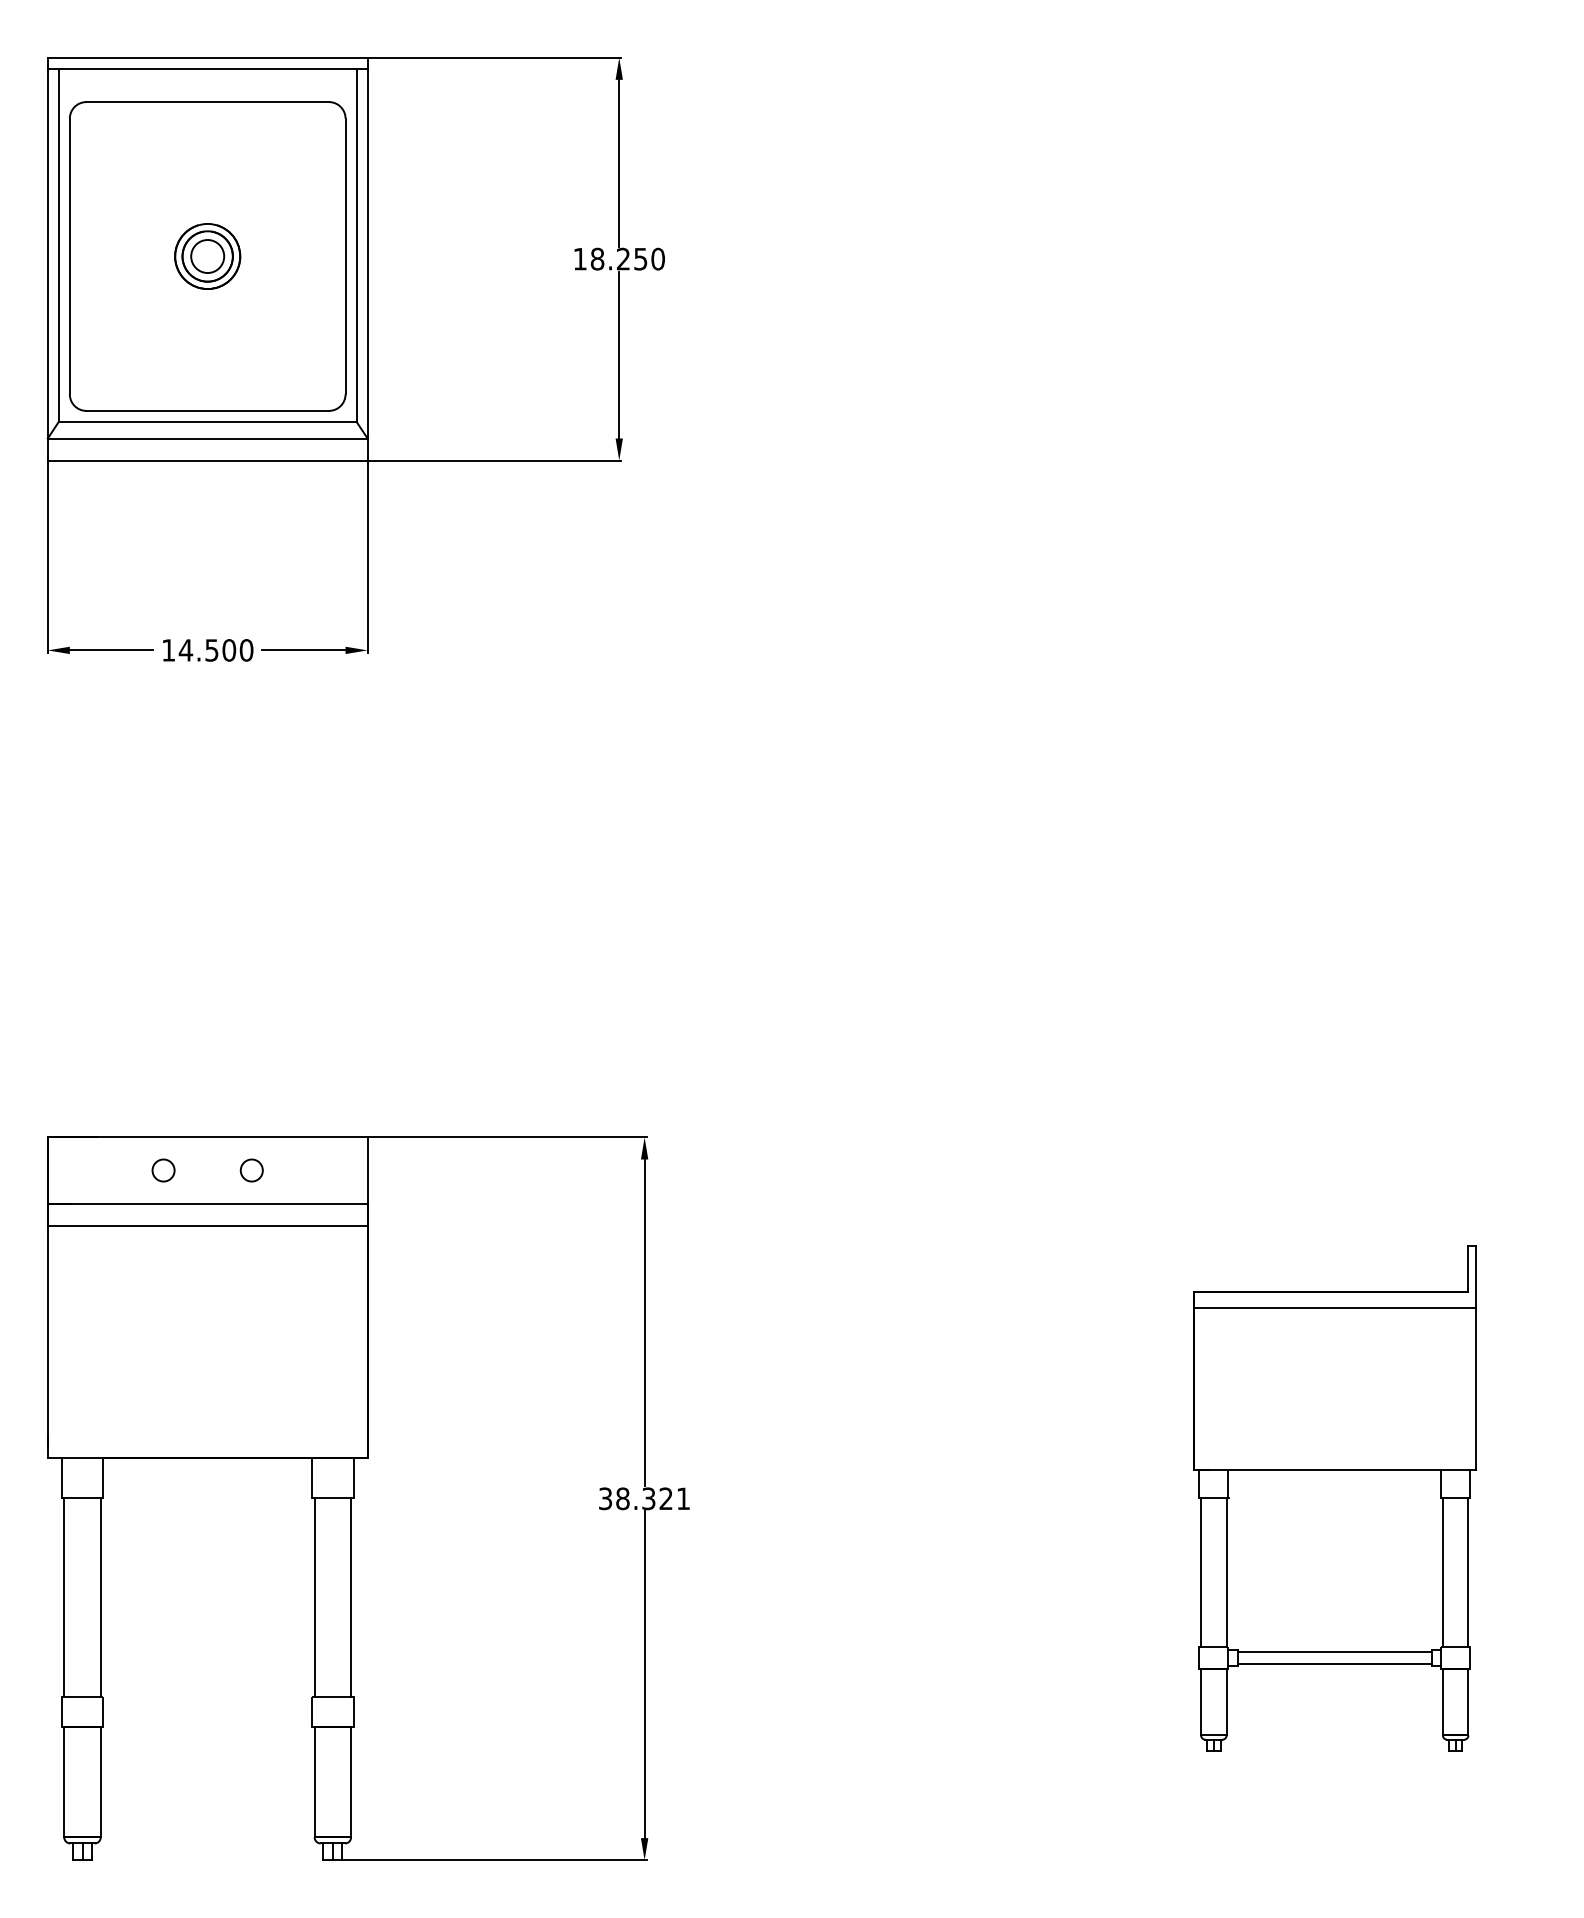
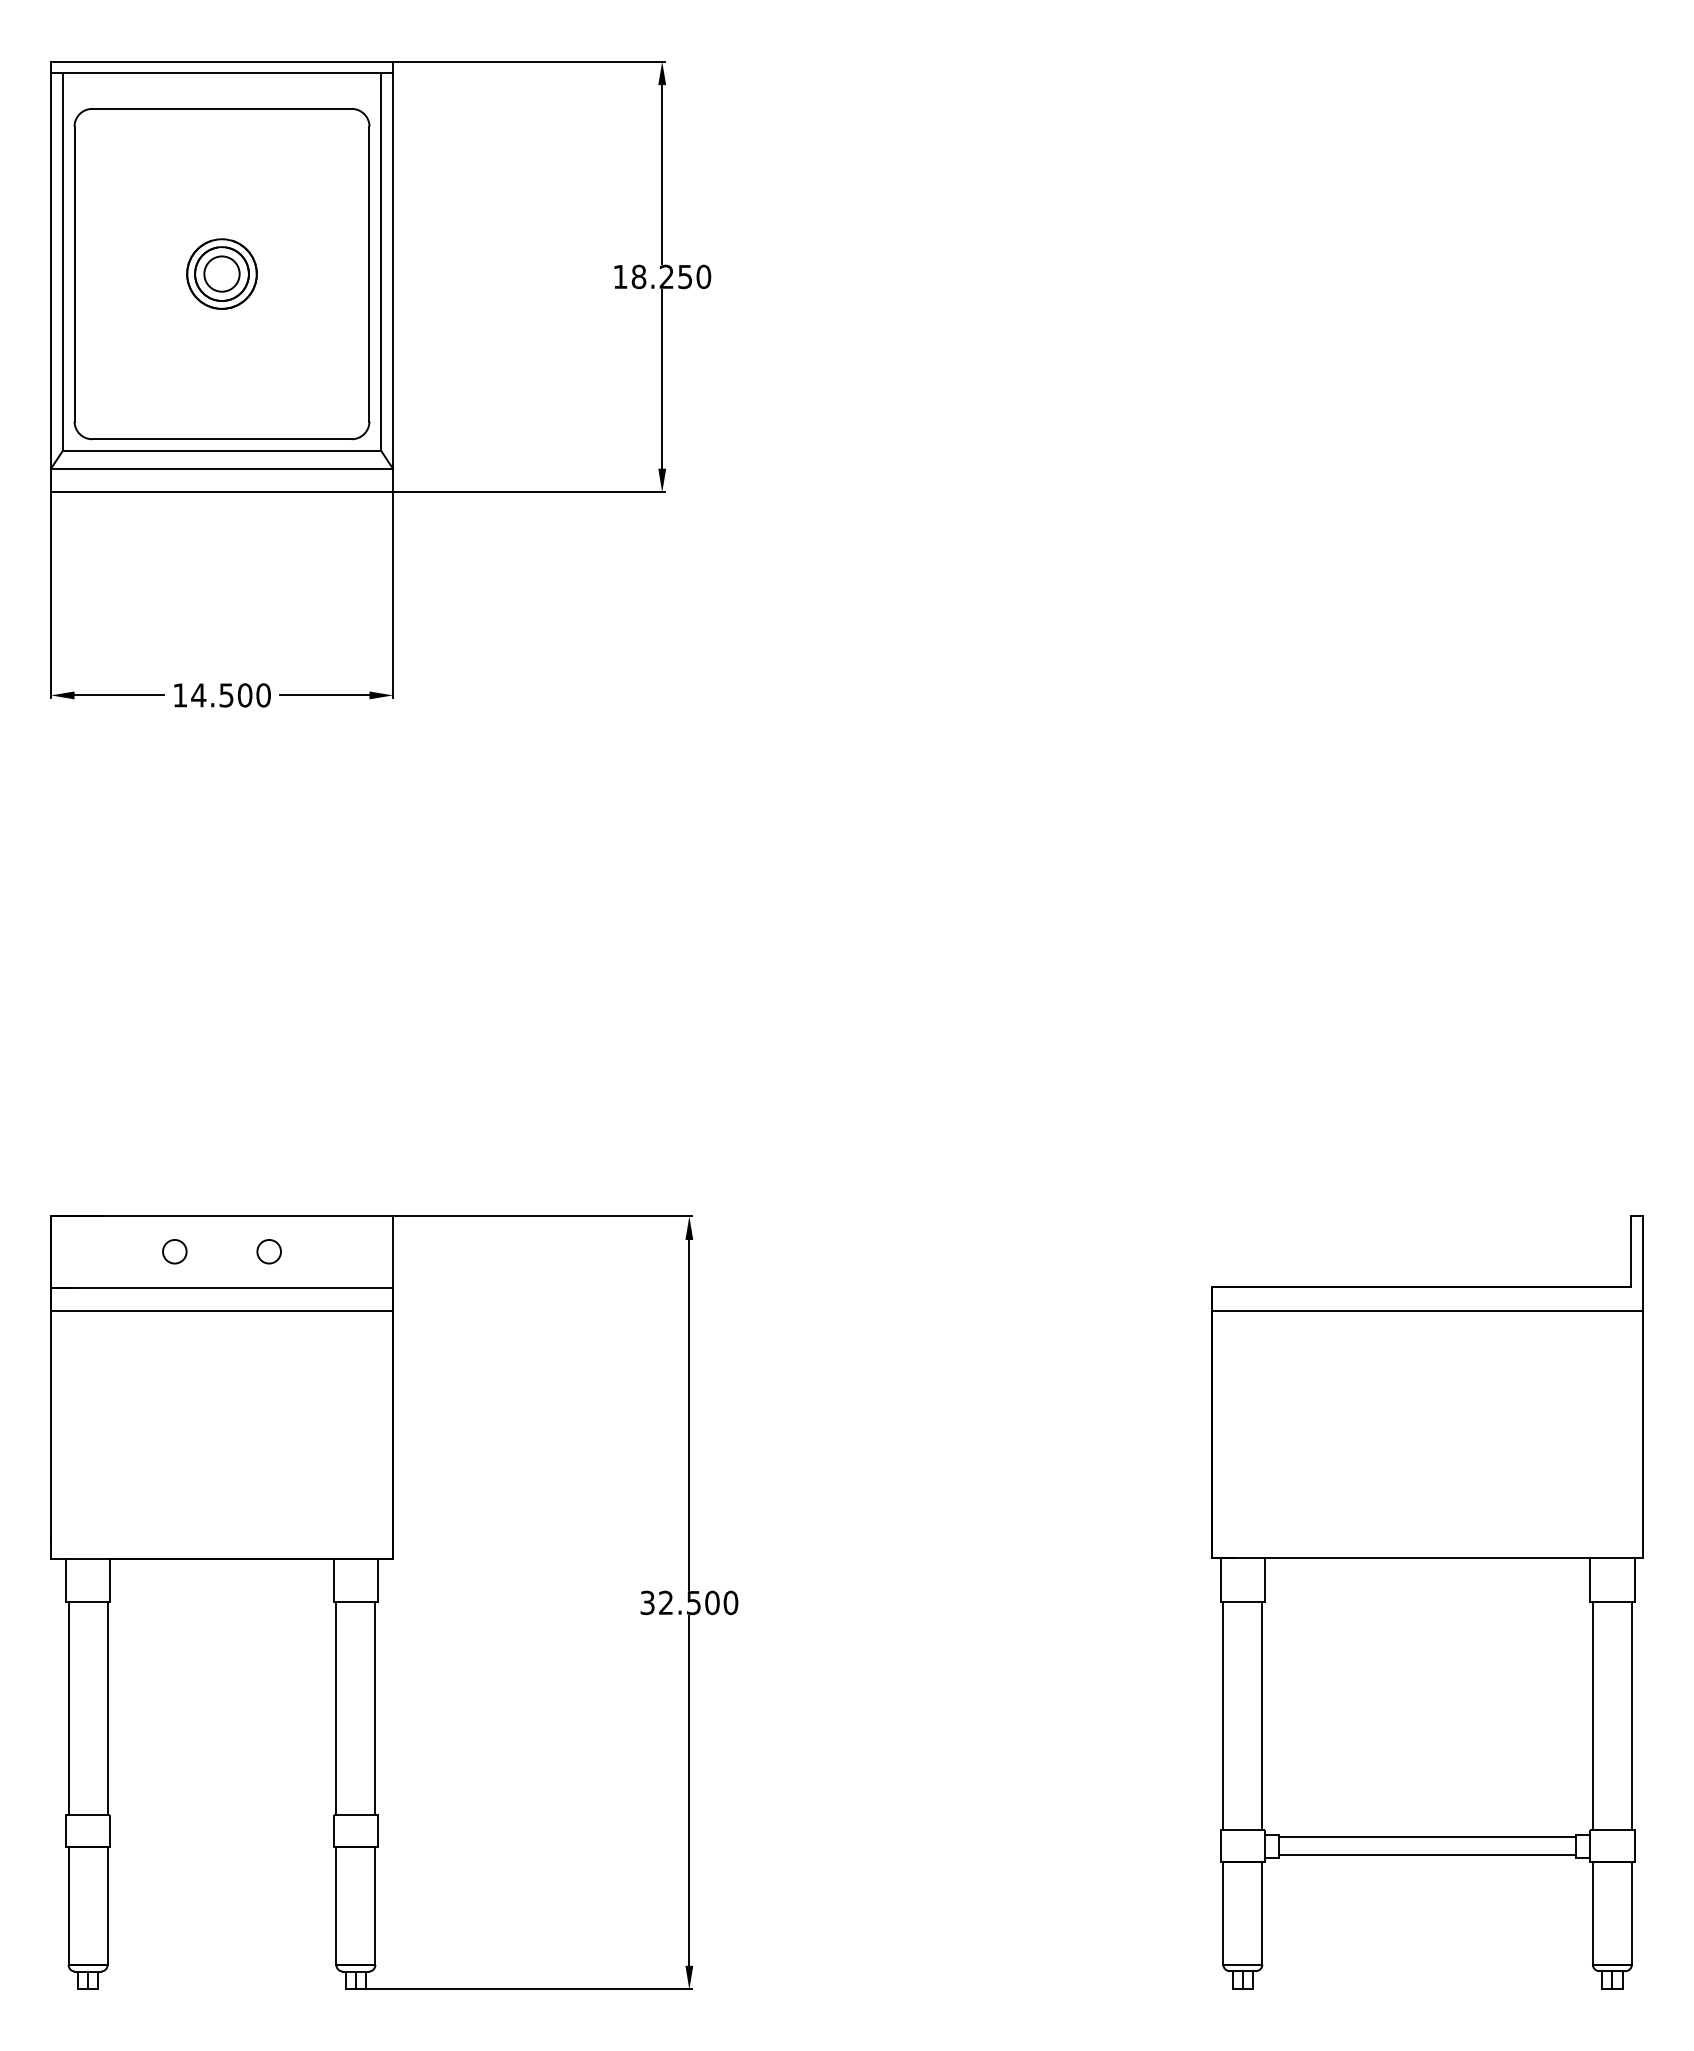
text: (653, 1498) -> (698, 1602), 38.321 -> 32.500
part: (1334, 1498) -> (1427, 1602), size x1.43

